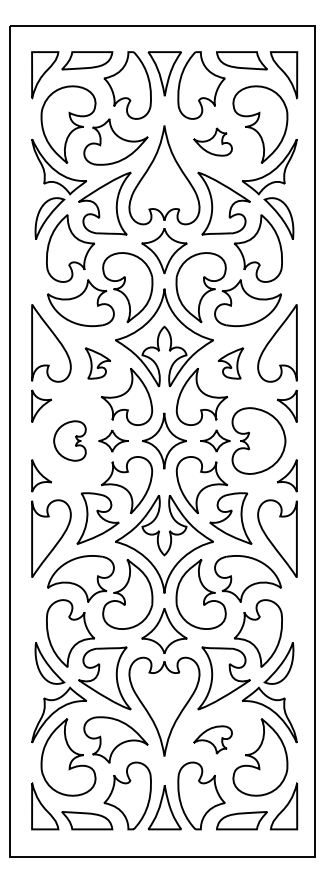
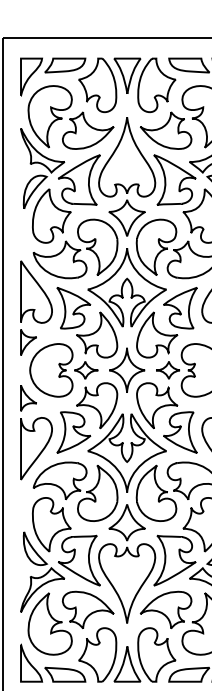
part: (212, 141) -> (165, 130), size x1.67
part: (97, 363) -> (73, 308), size x1.67
part: (230, 363) -> (180, 308), size x1.67
part: (69, 440) -> (50, 369), size x1.67
part: (212, 739) -> (165, 609), size x1.67

